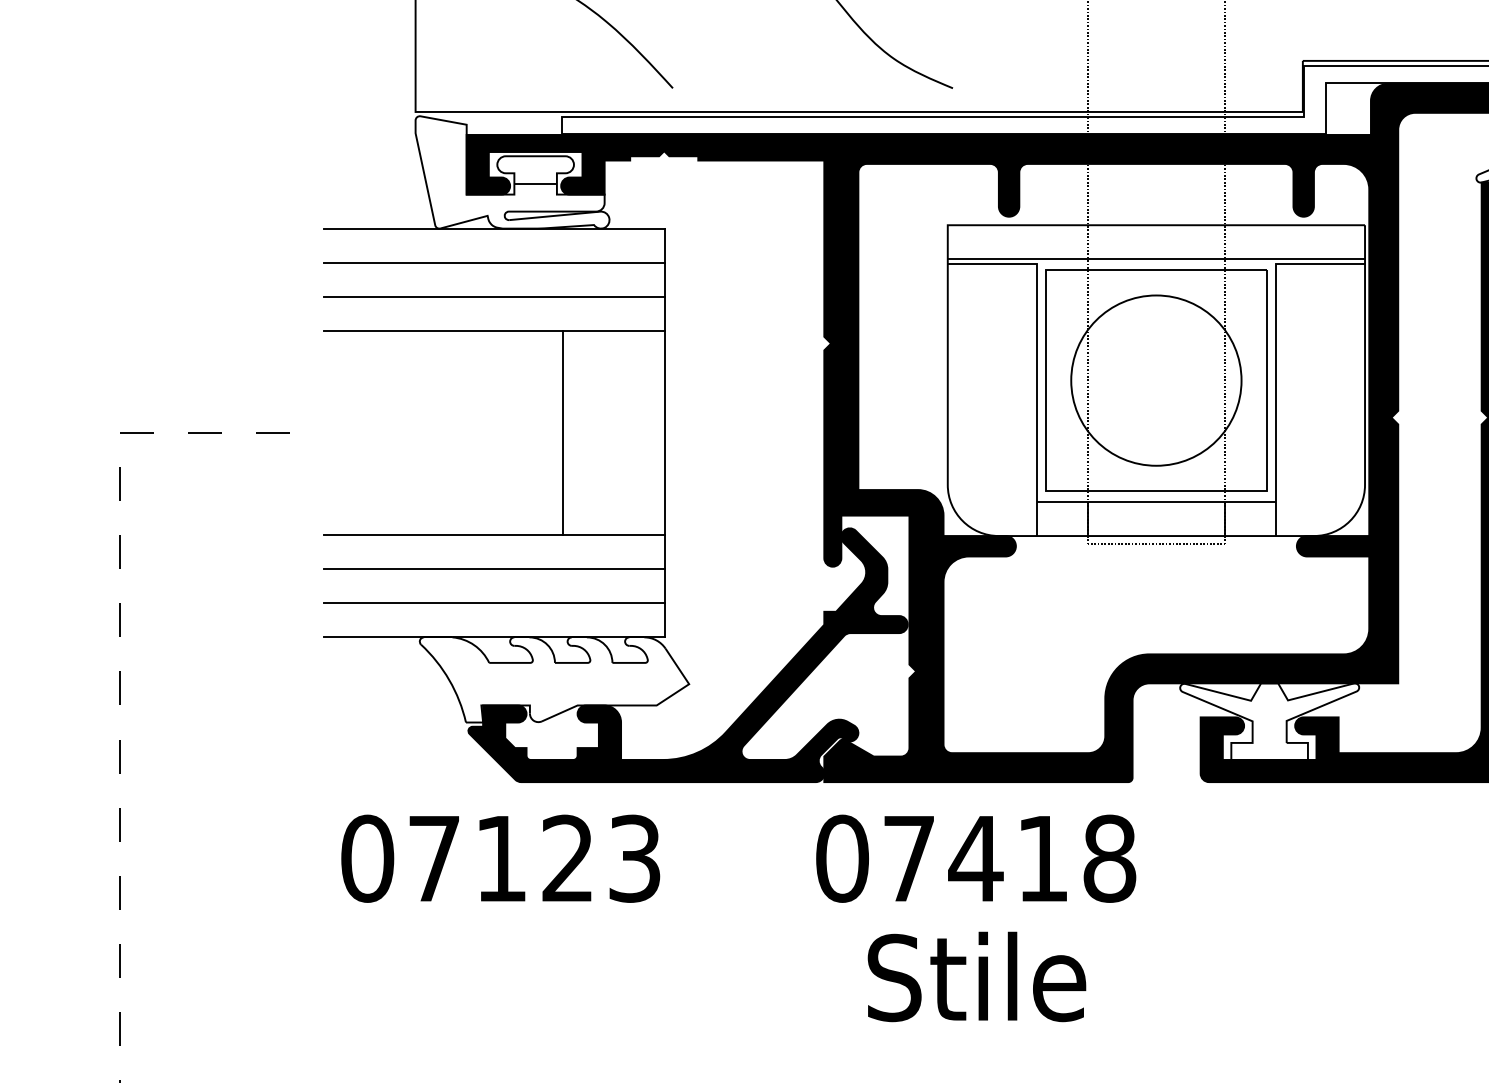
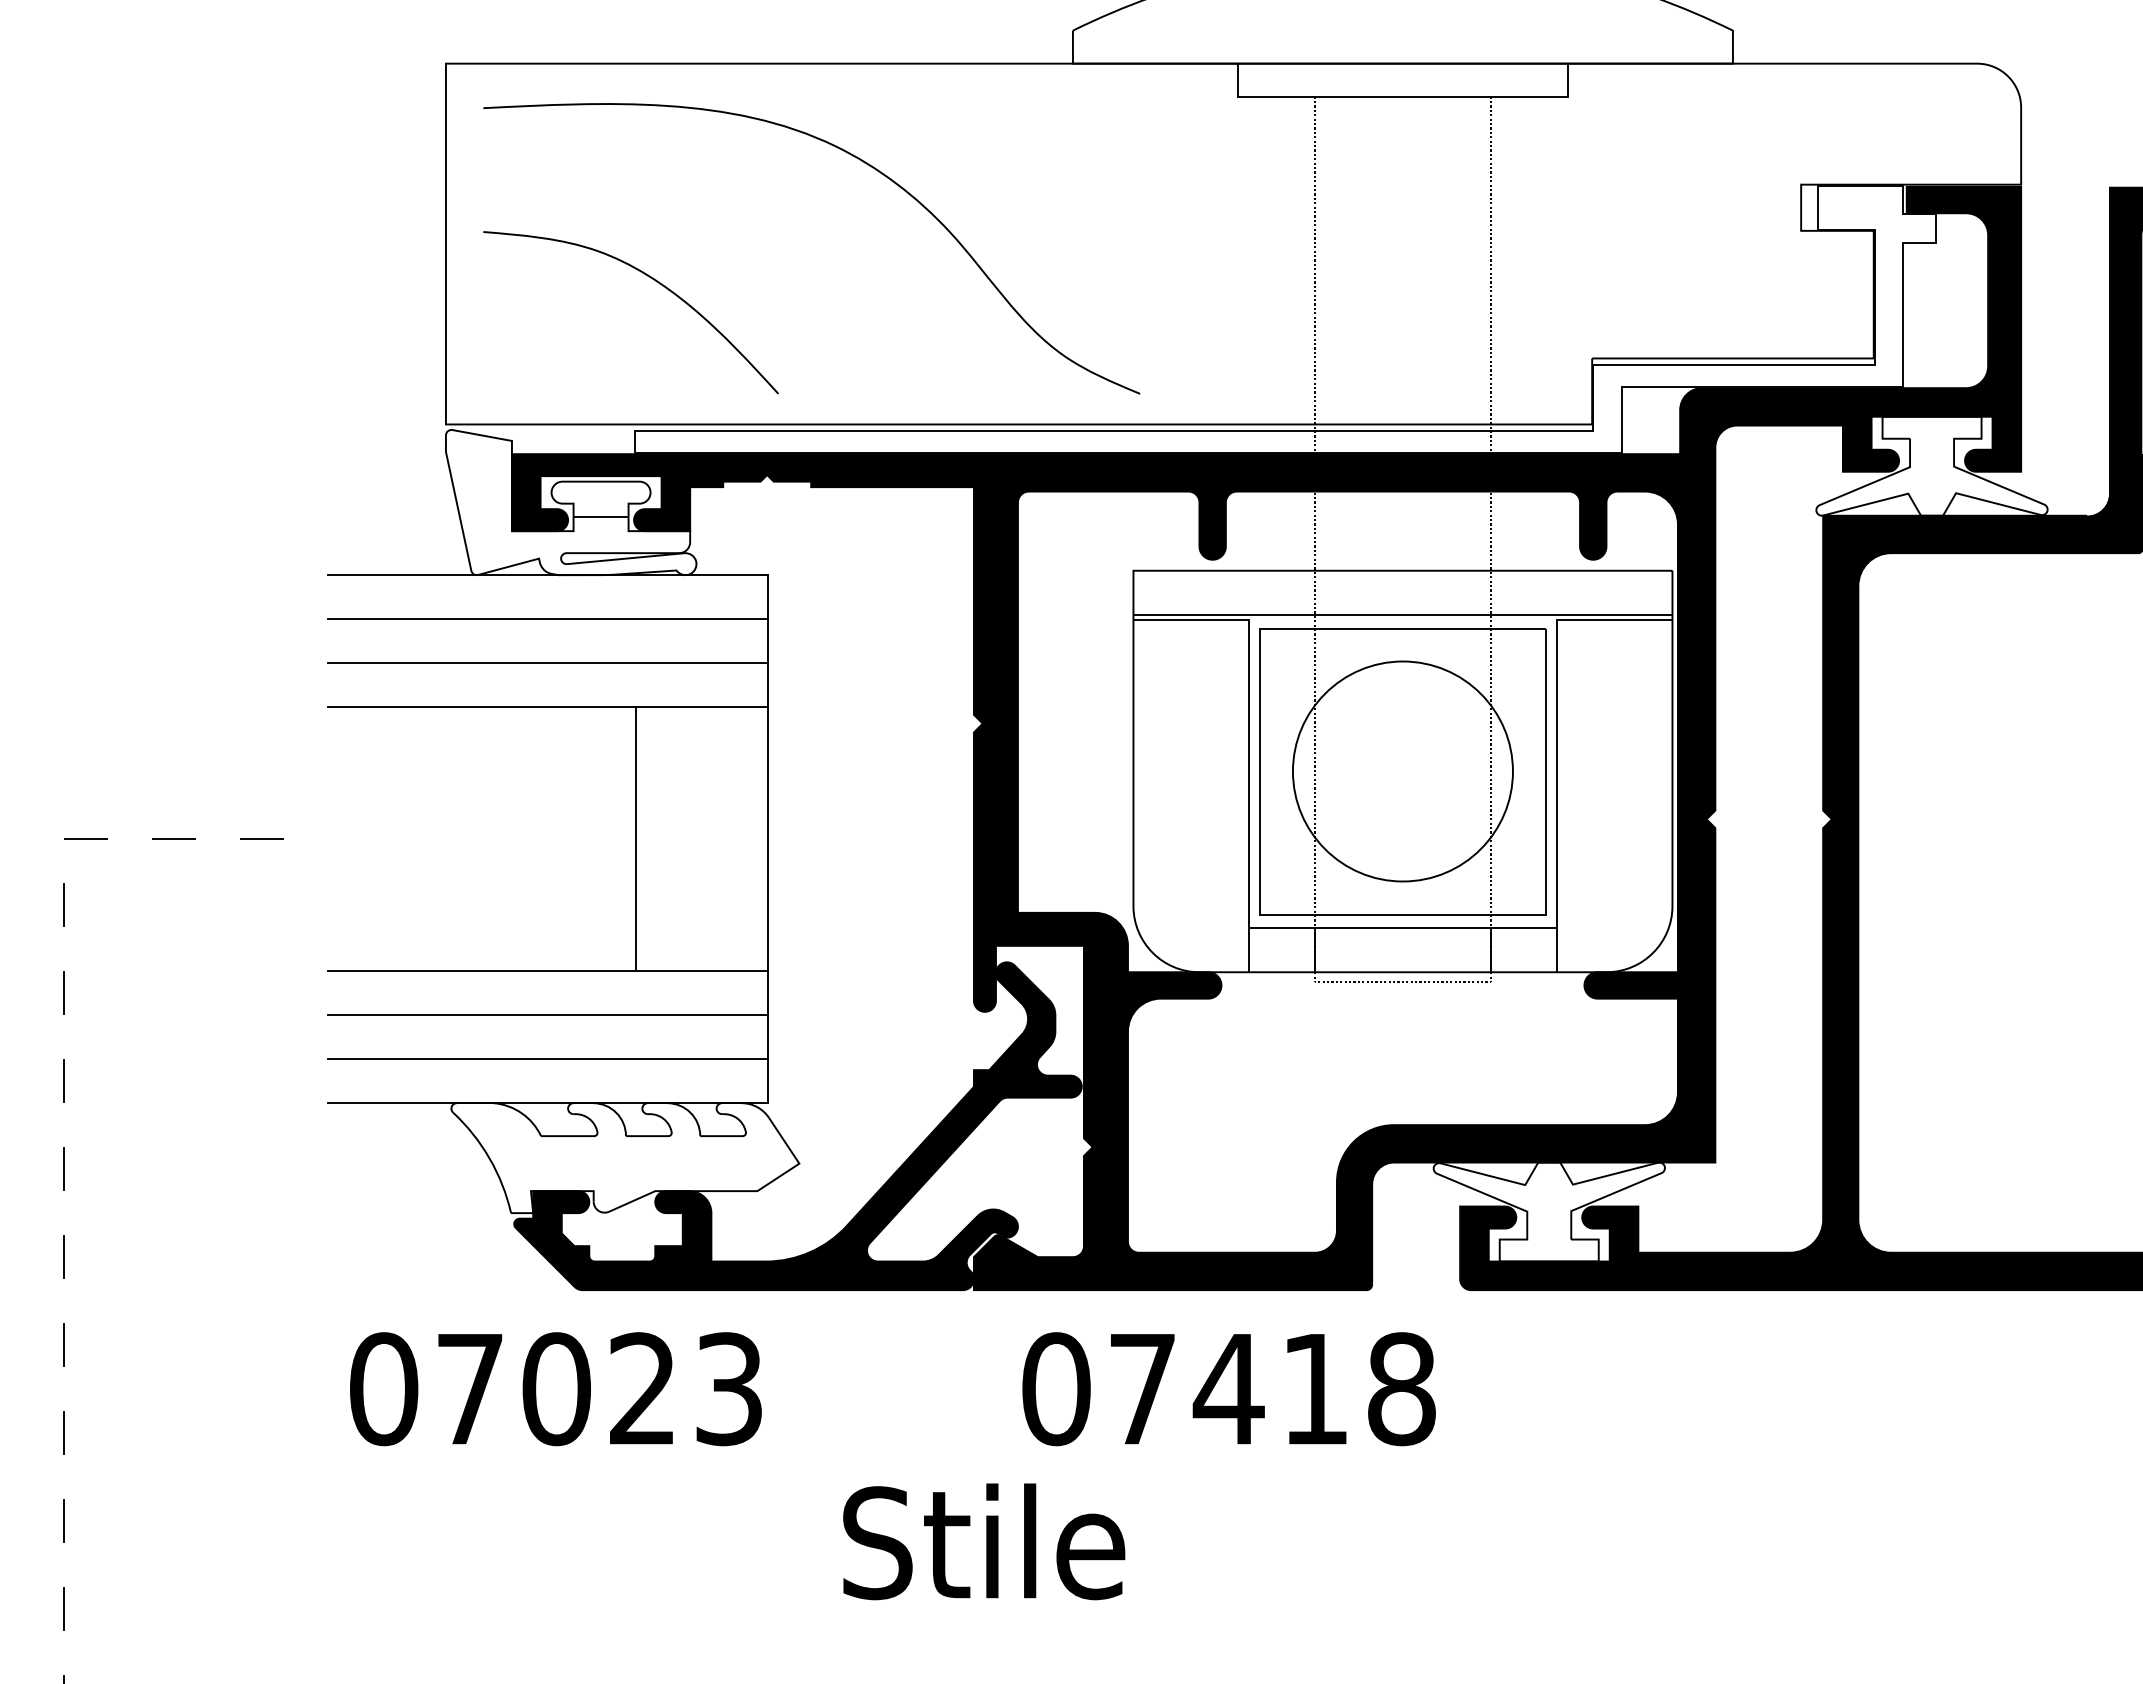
text: (501, 859) -> (556, 1389), 07123 -> 07023
text: (975, 859) -> (1228, 1389), moved
text: (977, 976) -> (984, 1541), moved

